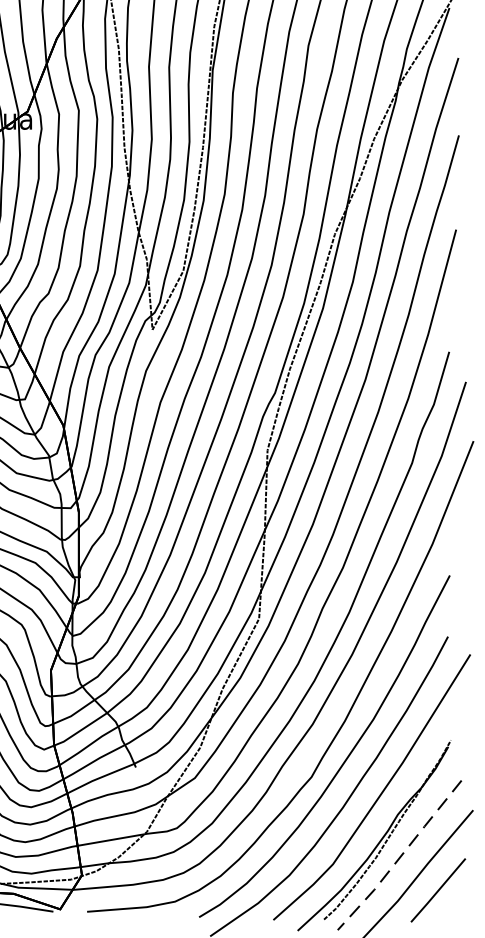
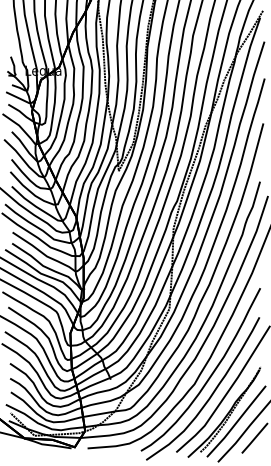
line: (401, 855) -> (237, 421), dashed -> solid

